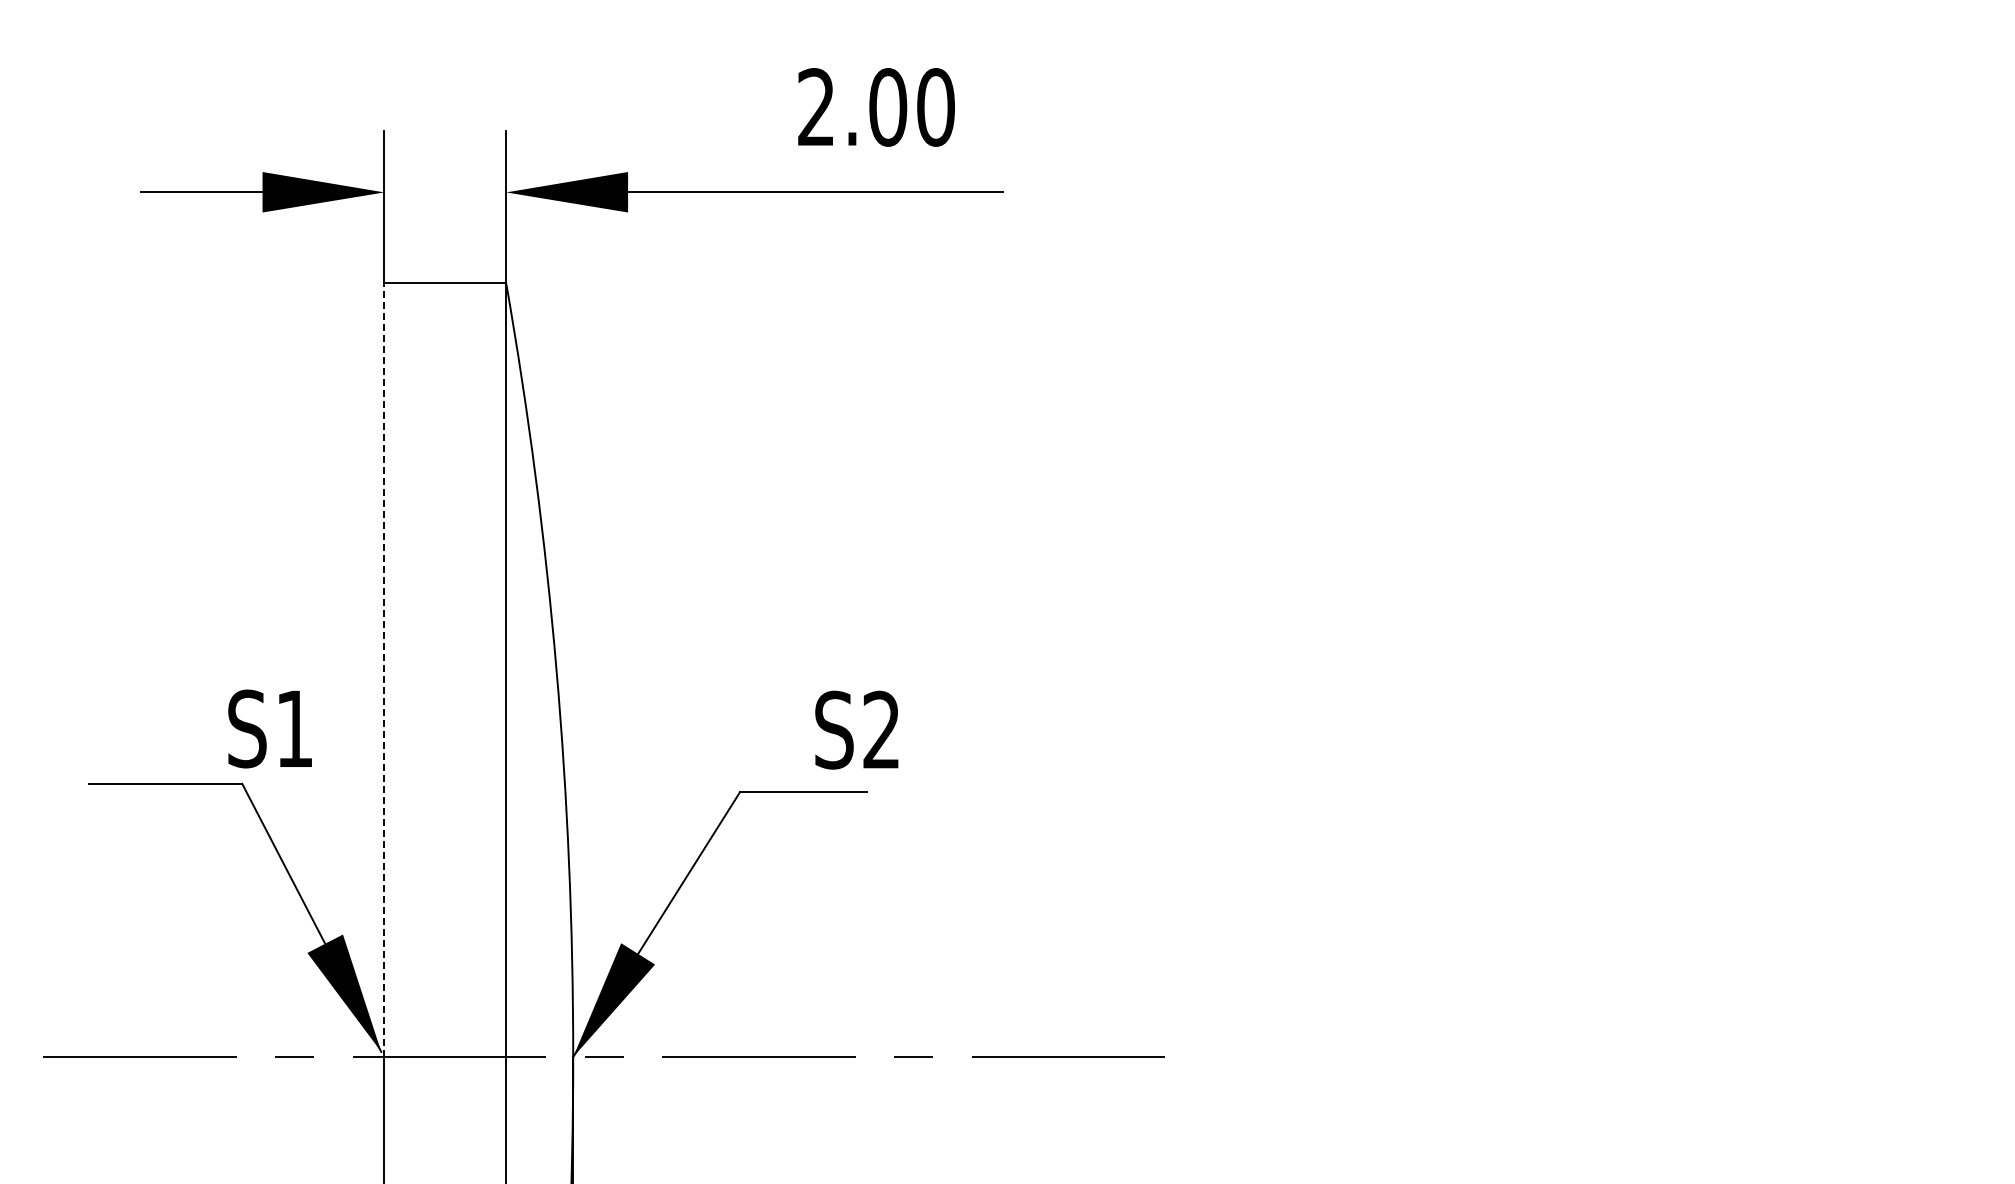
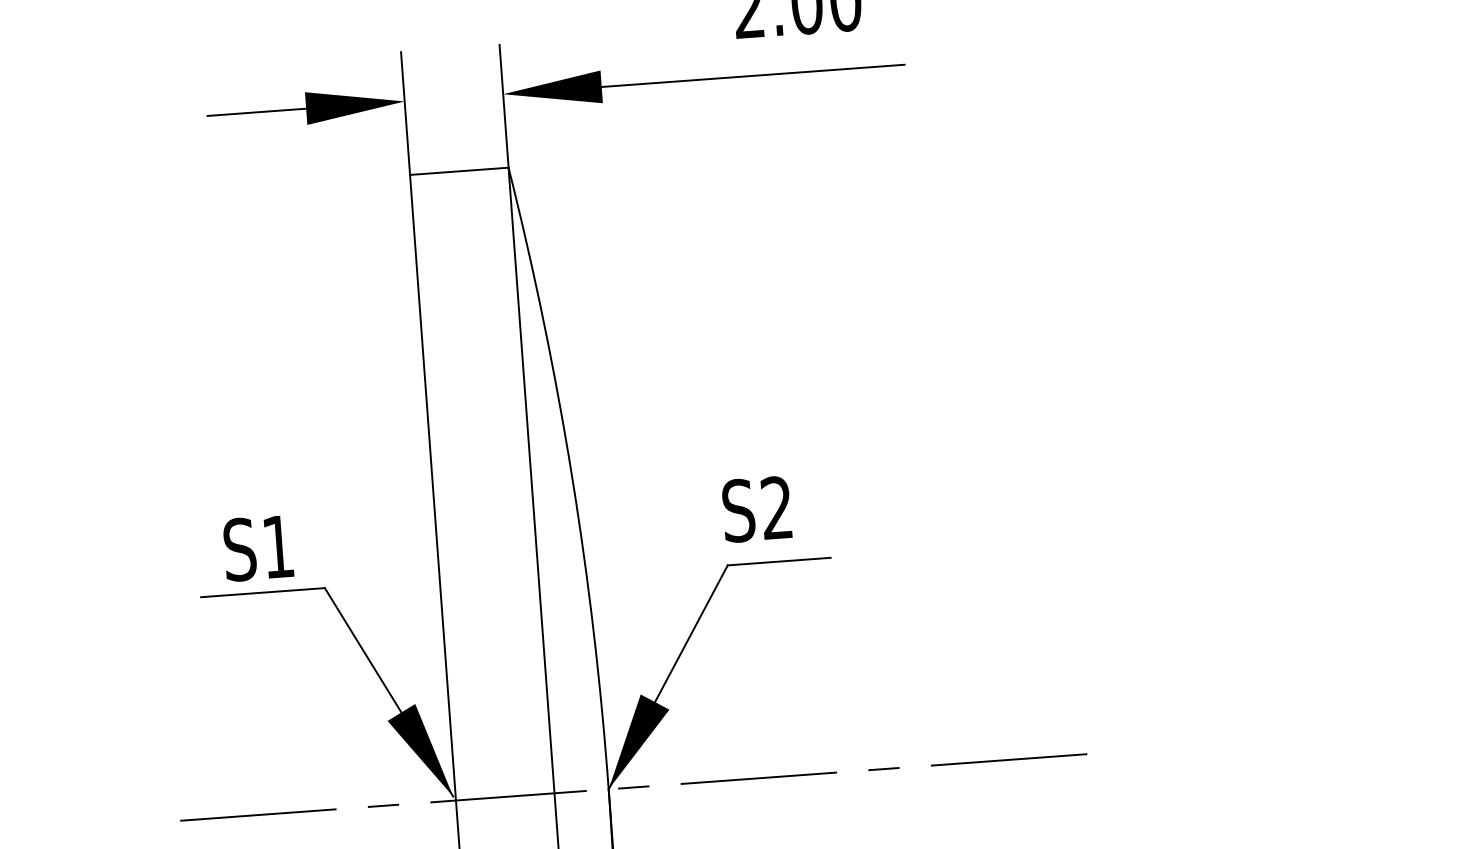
line: (384, 670) -> (433, 488), dashed -> solid
text: (269, 728) -> (257, 548), moved
text: (856, 729) -> (756, 508), moved

